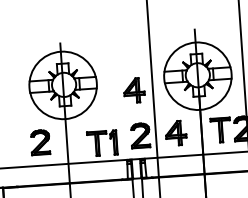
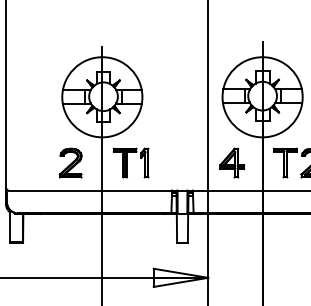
part: (134, 90) -> (186, 108), removed
part: (140, 135) -> (189, 162), removed
part: (101, 142) -> (130, 162), moved

